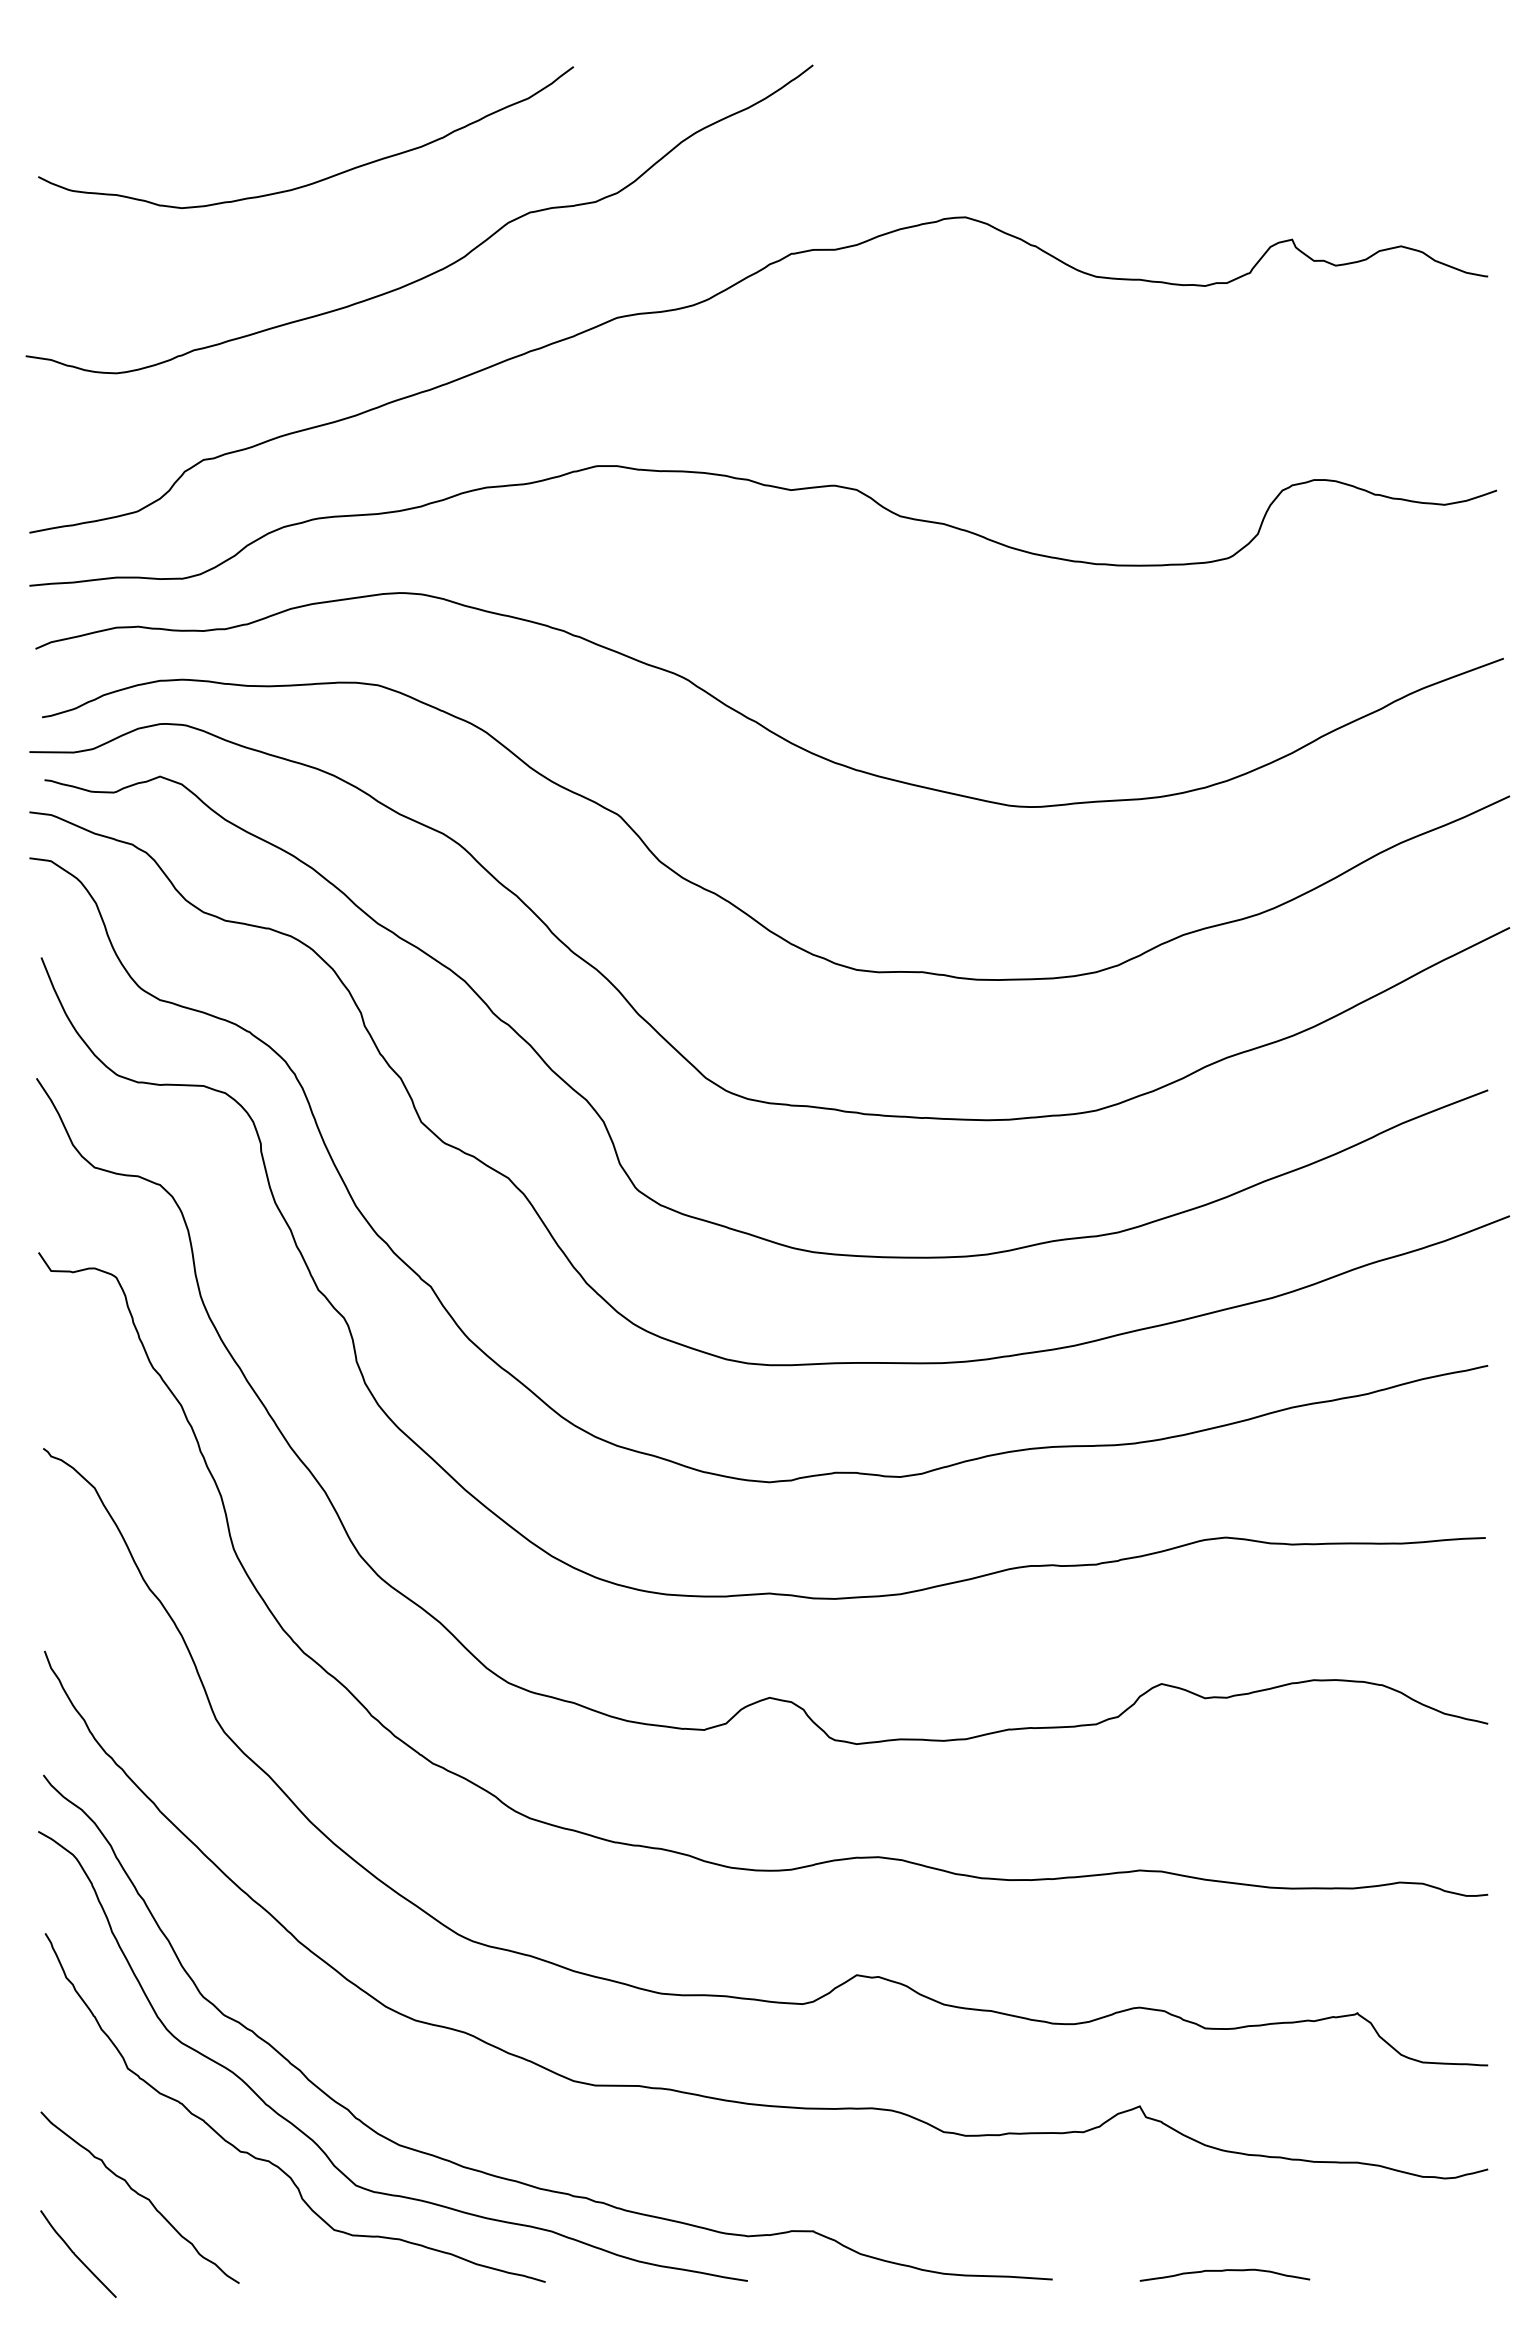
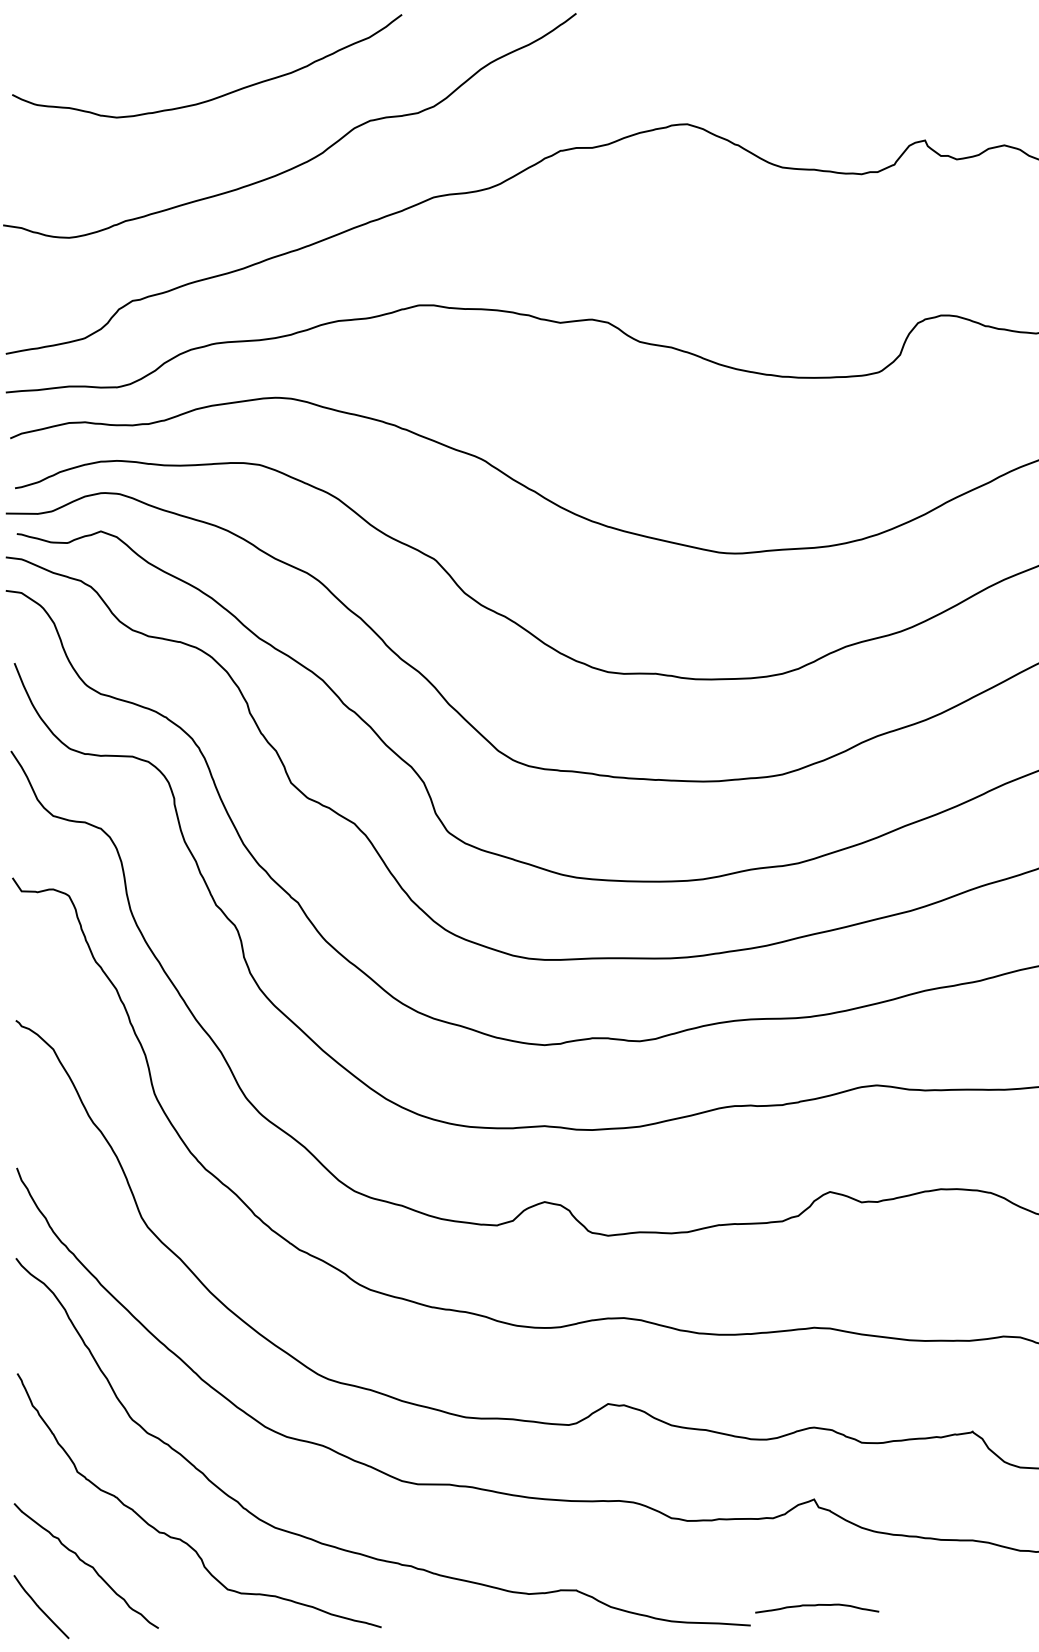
curve: (313, 2139) -> (212, 1523), removed
curve: (1224, 2271) -> (816, 1605), moved

